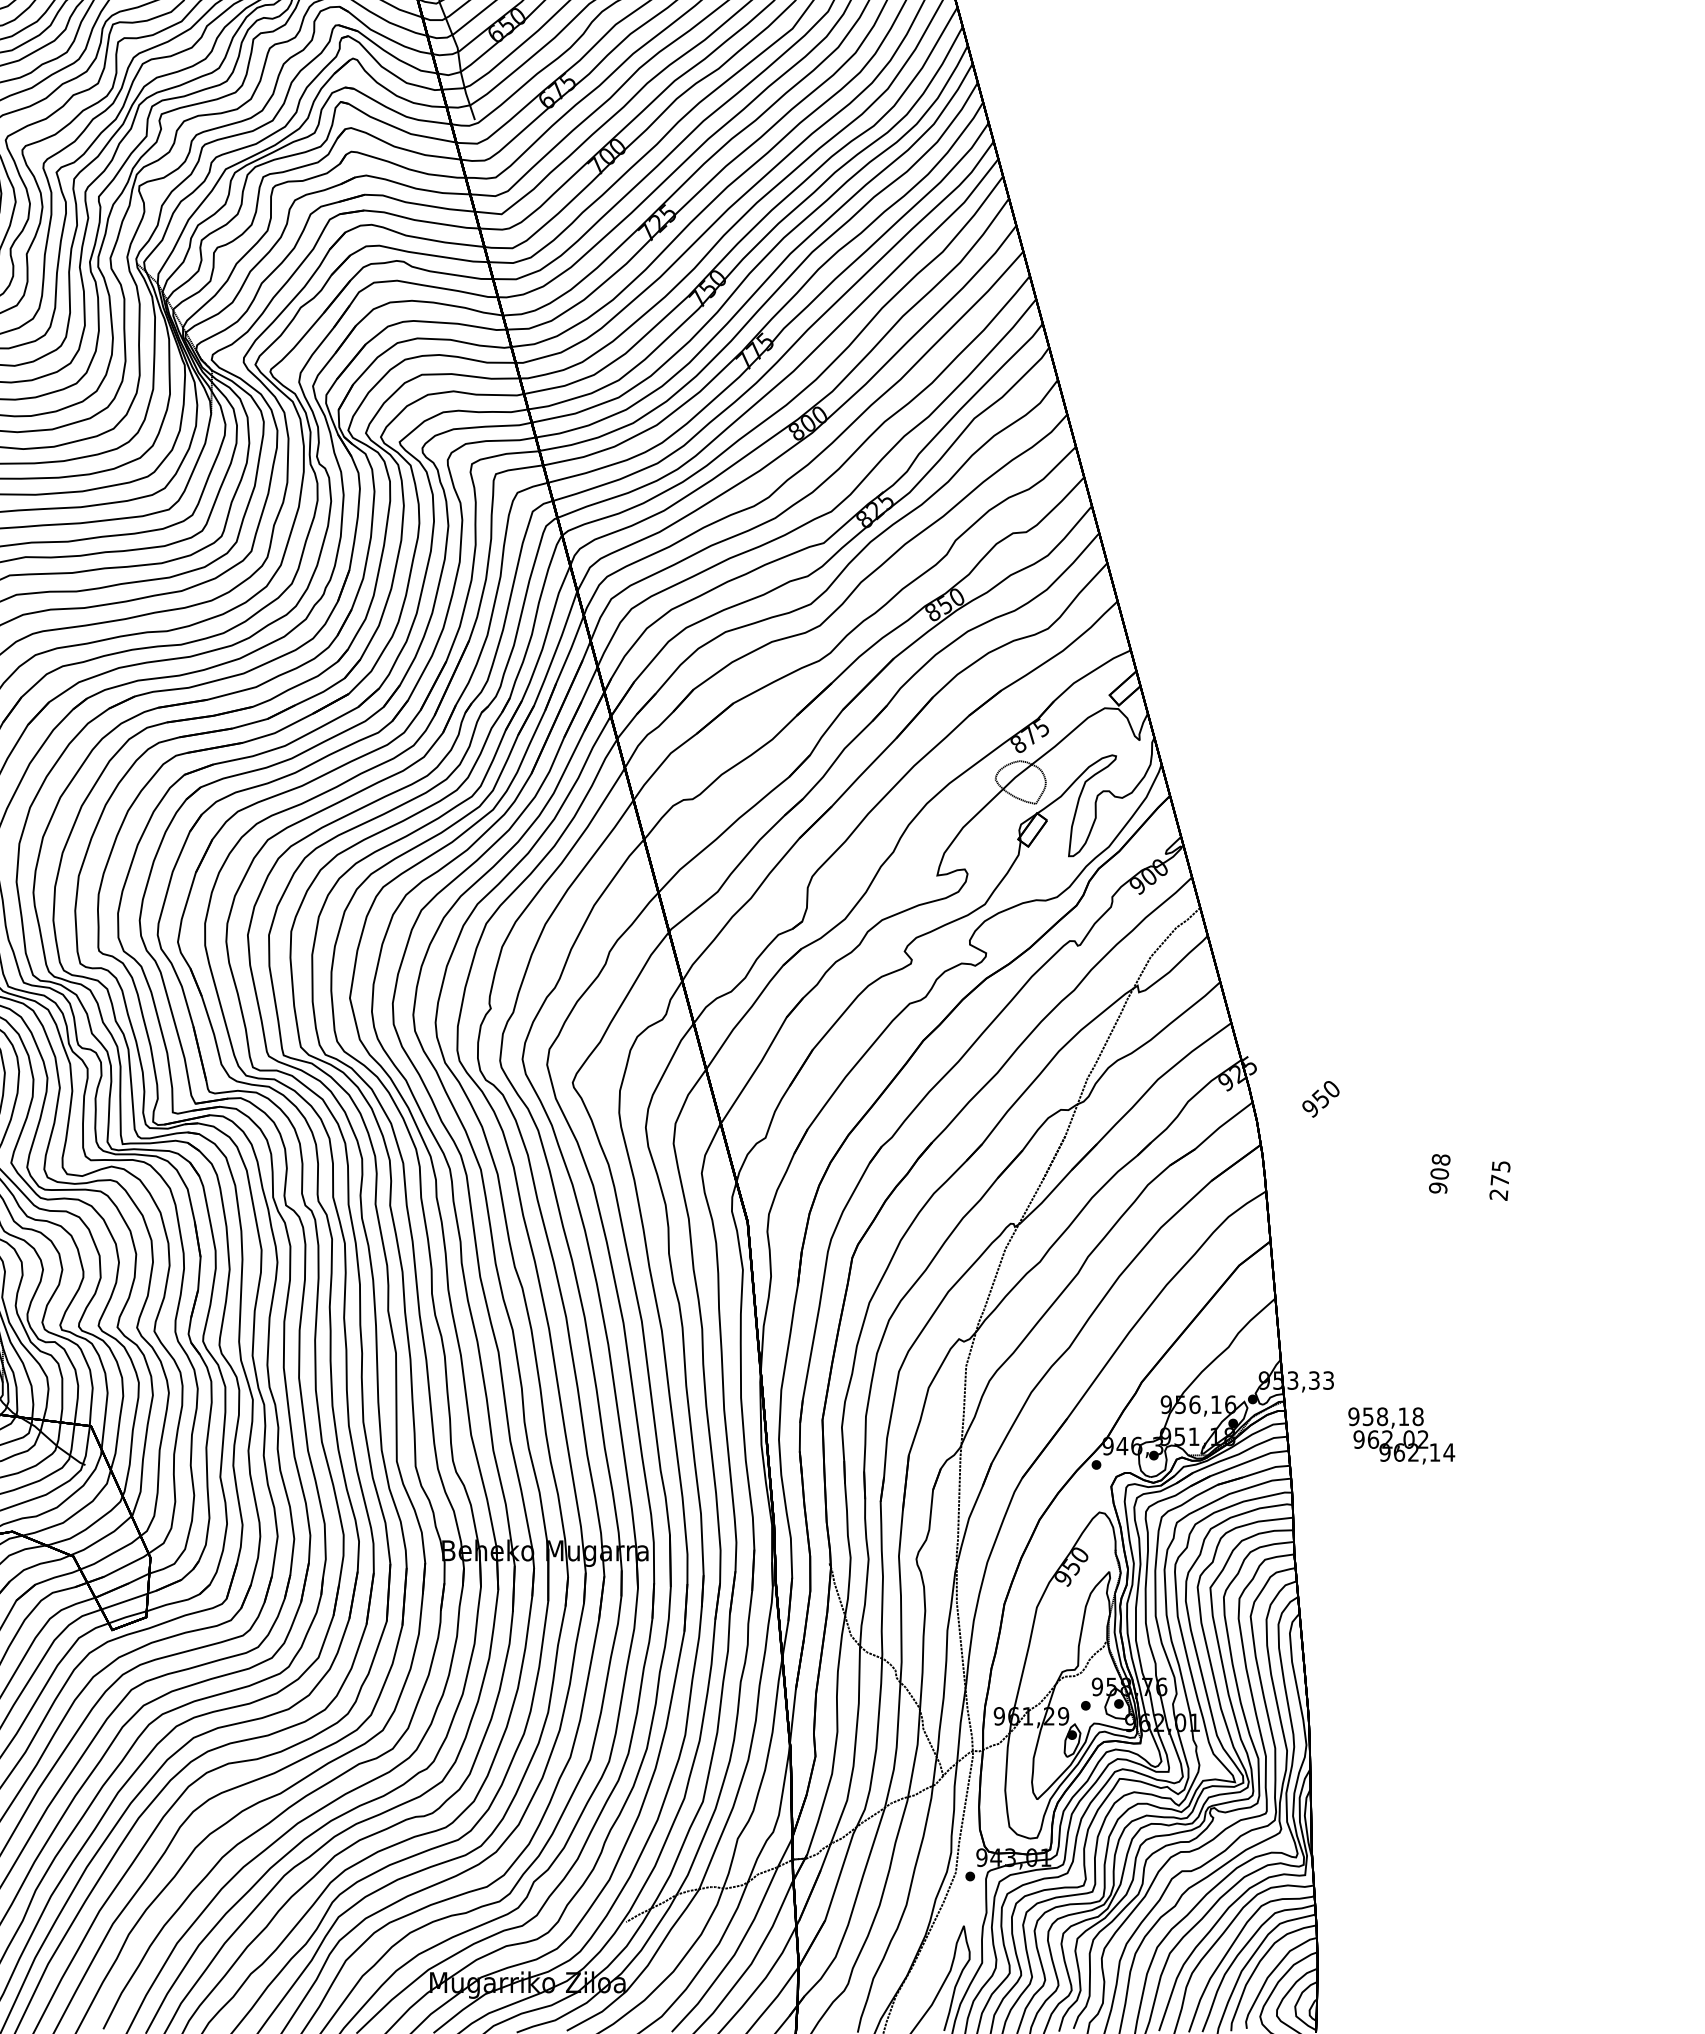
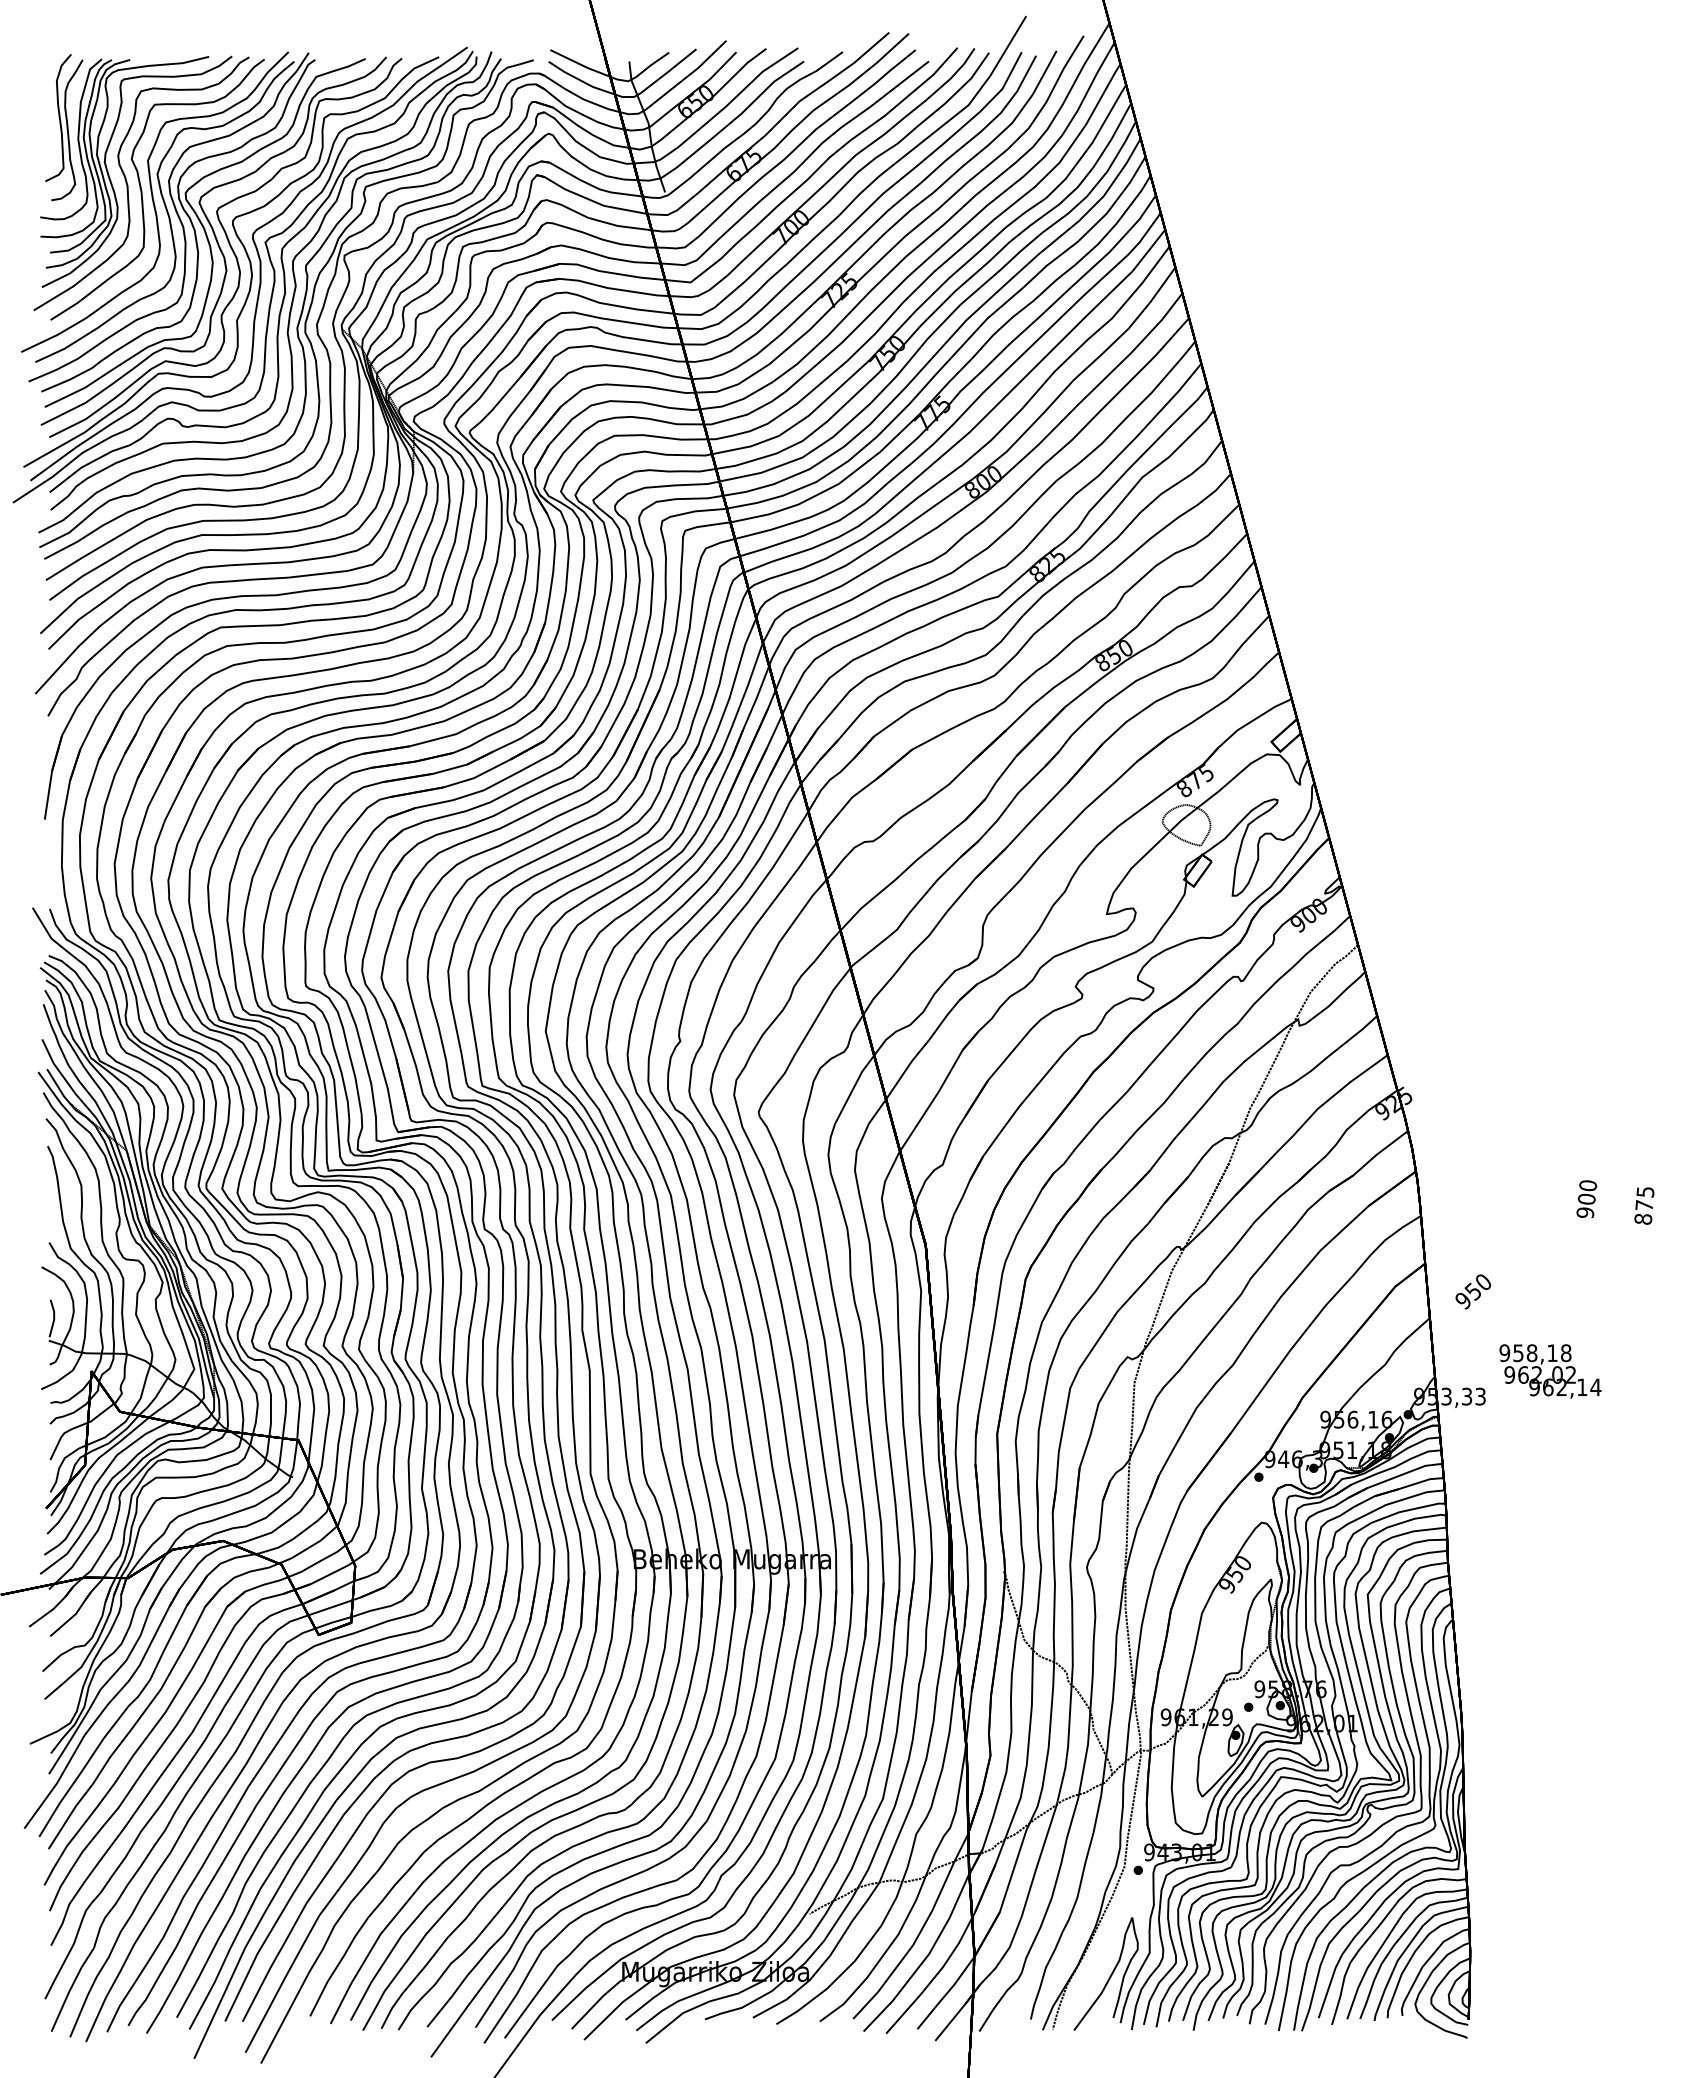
text: (1321, 1098) -> (1473, 1291), moved
text: (1440, 1159) -> (1587, 1185), 908 -> 900
text: (1499, 1195) -> (1643, 1219), 275 -> 875
text: (1401, 1435) -> (1550, 1371), moved

